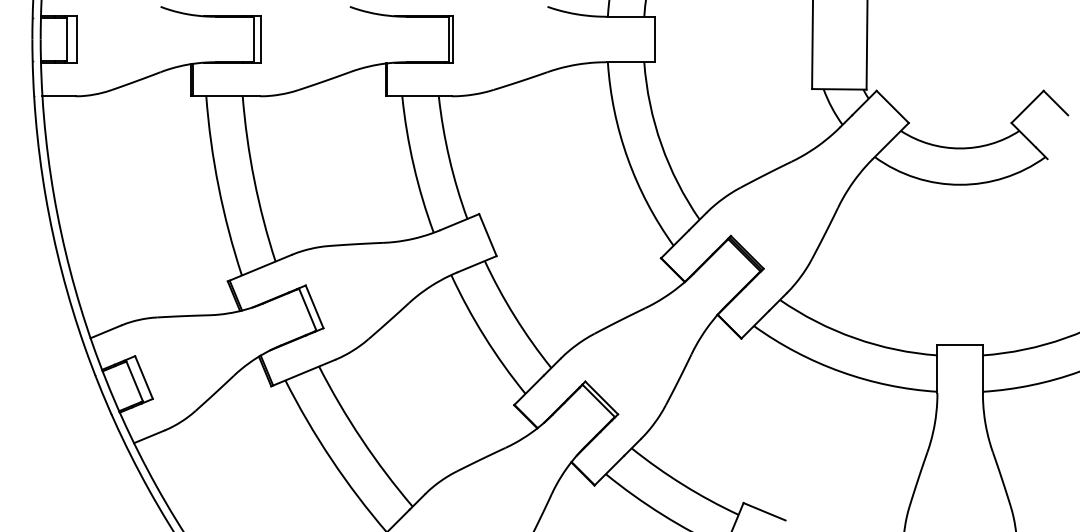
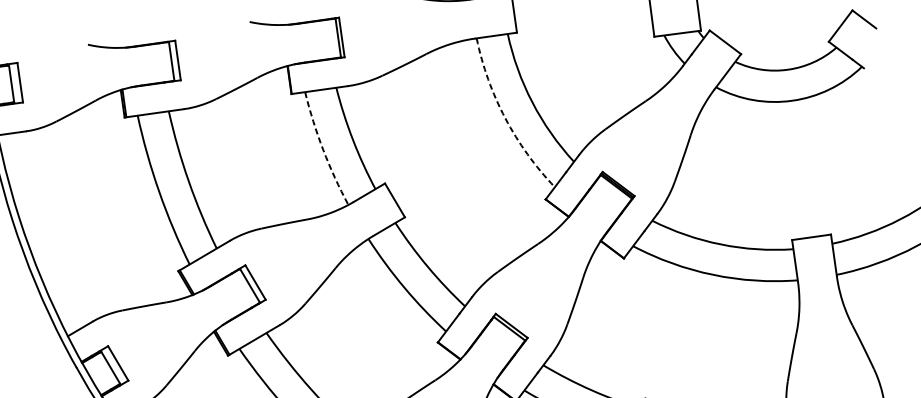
arc: (627, 158) -> (505, 118), solid -> dashed
arc: (413, 165) -> (323, 149), solid -> dashed

